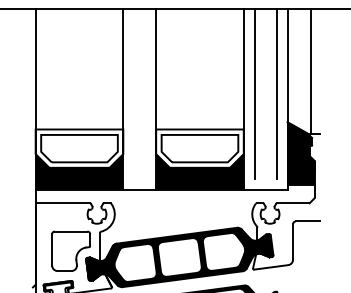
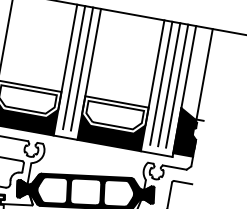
line: (134, 93) -> (74, 67), added
line: (145, 93) -> (82, 68), added
line: (265, 93) -> (169, 84), added

